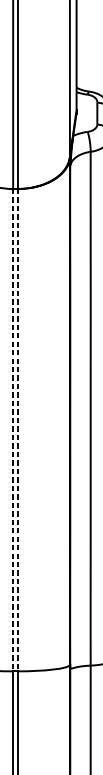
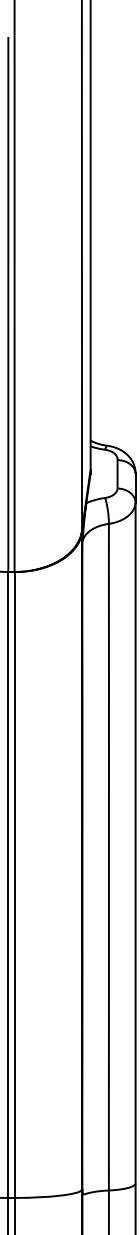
line: (13, 430) -> (8, 885), dashed -> solid
line: (17, 430) -> (14, 885), dashed -> solid

